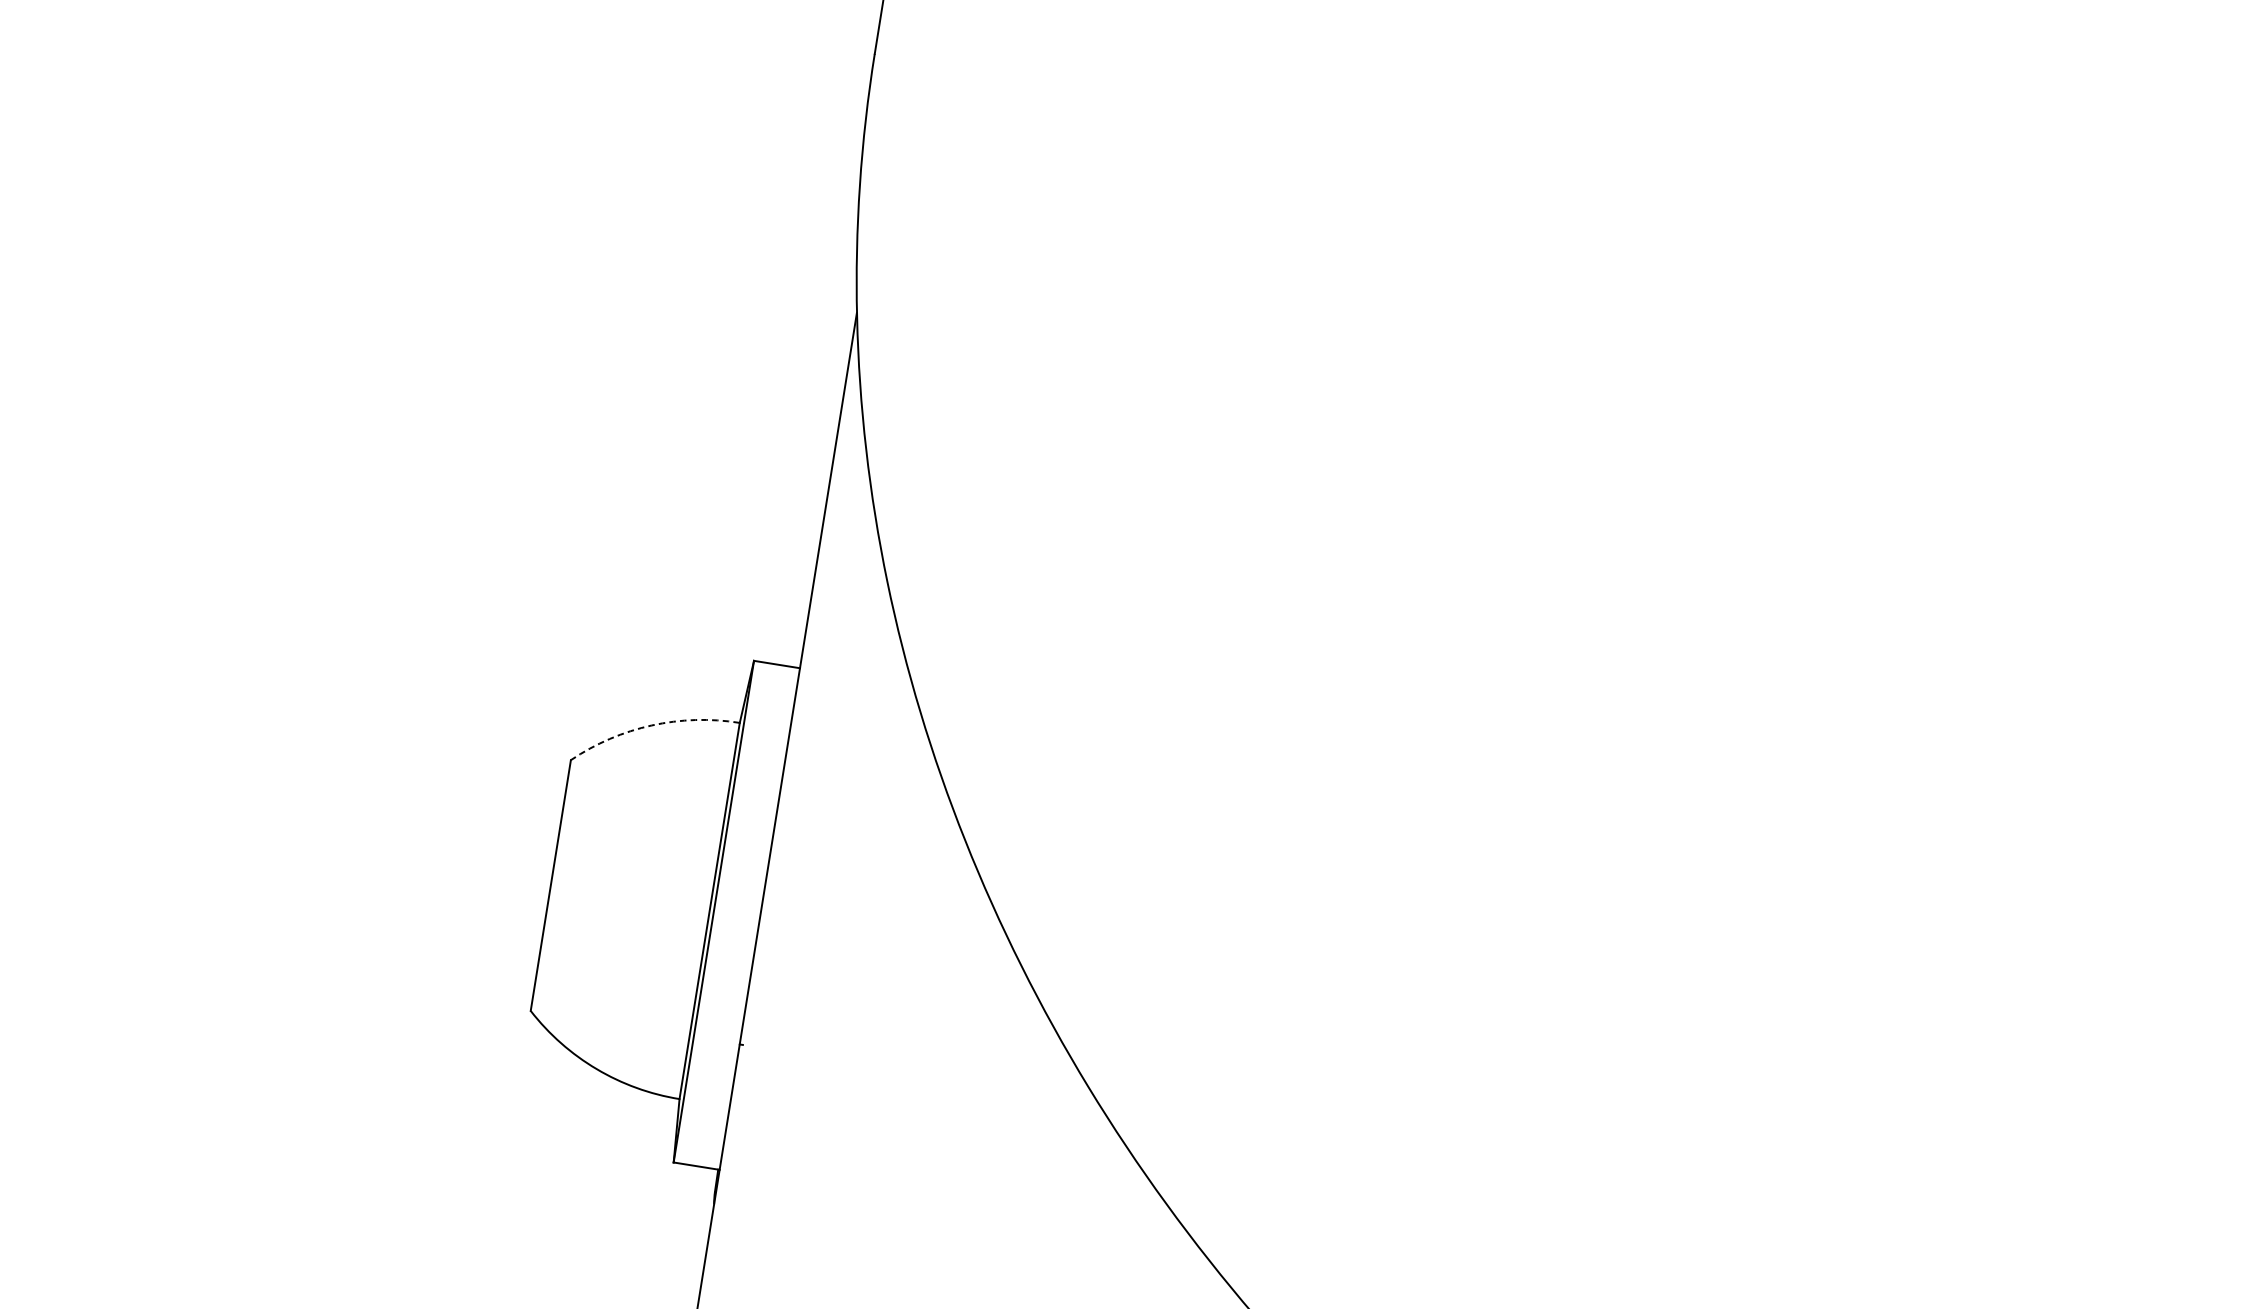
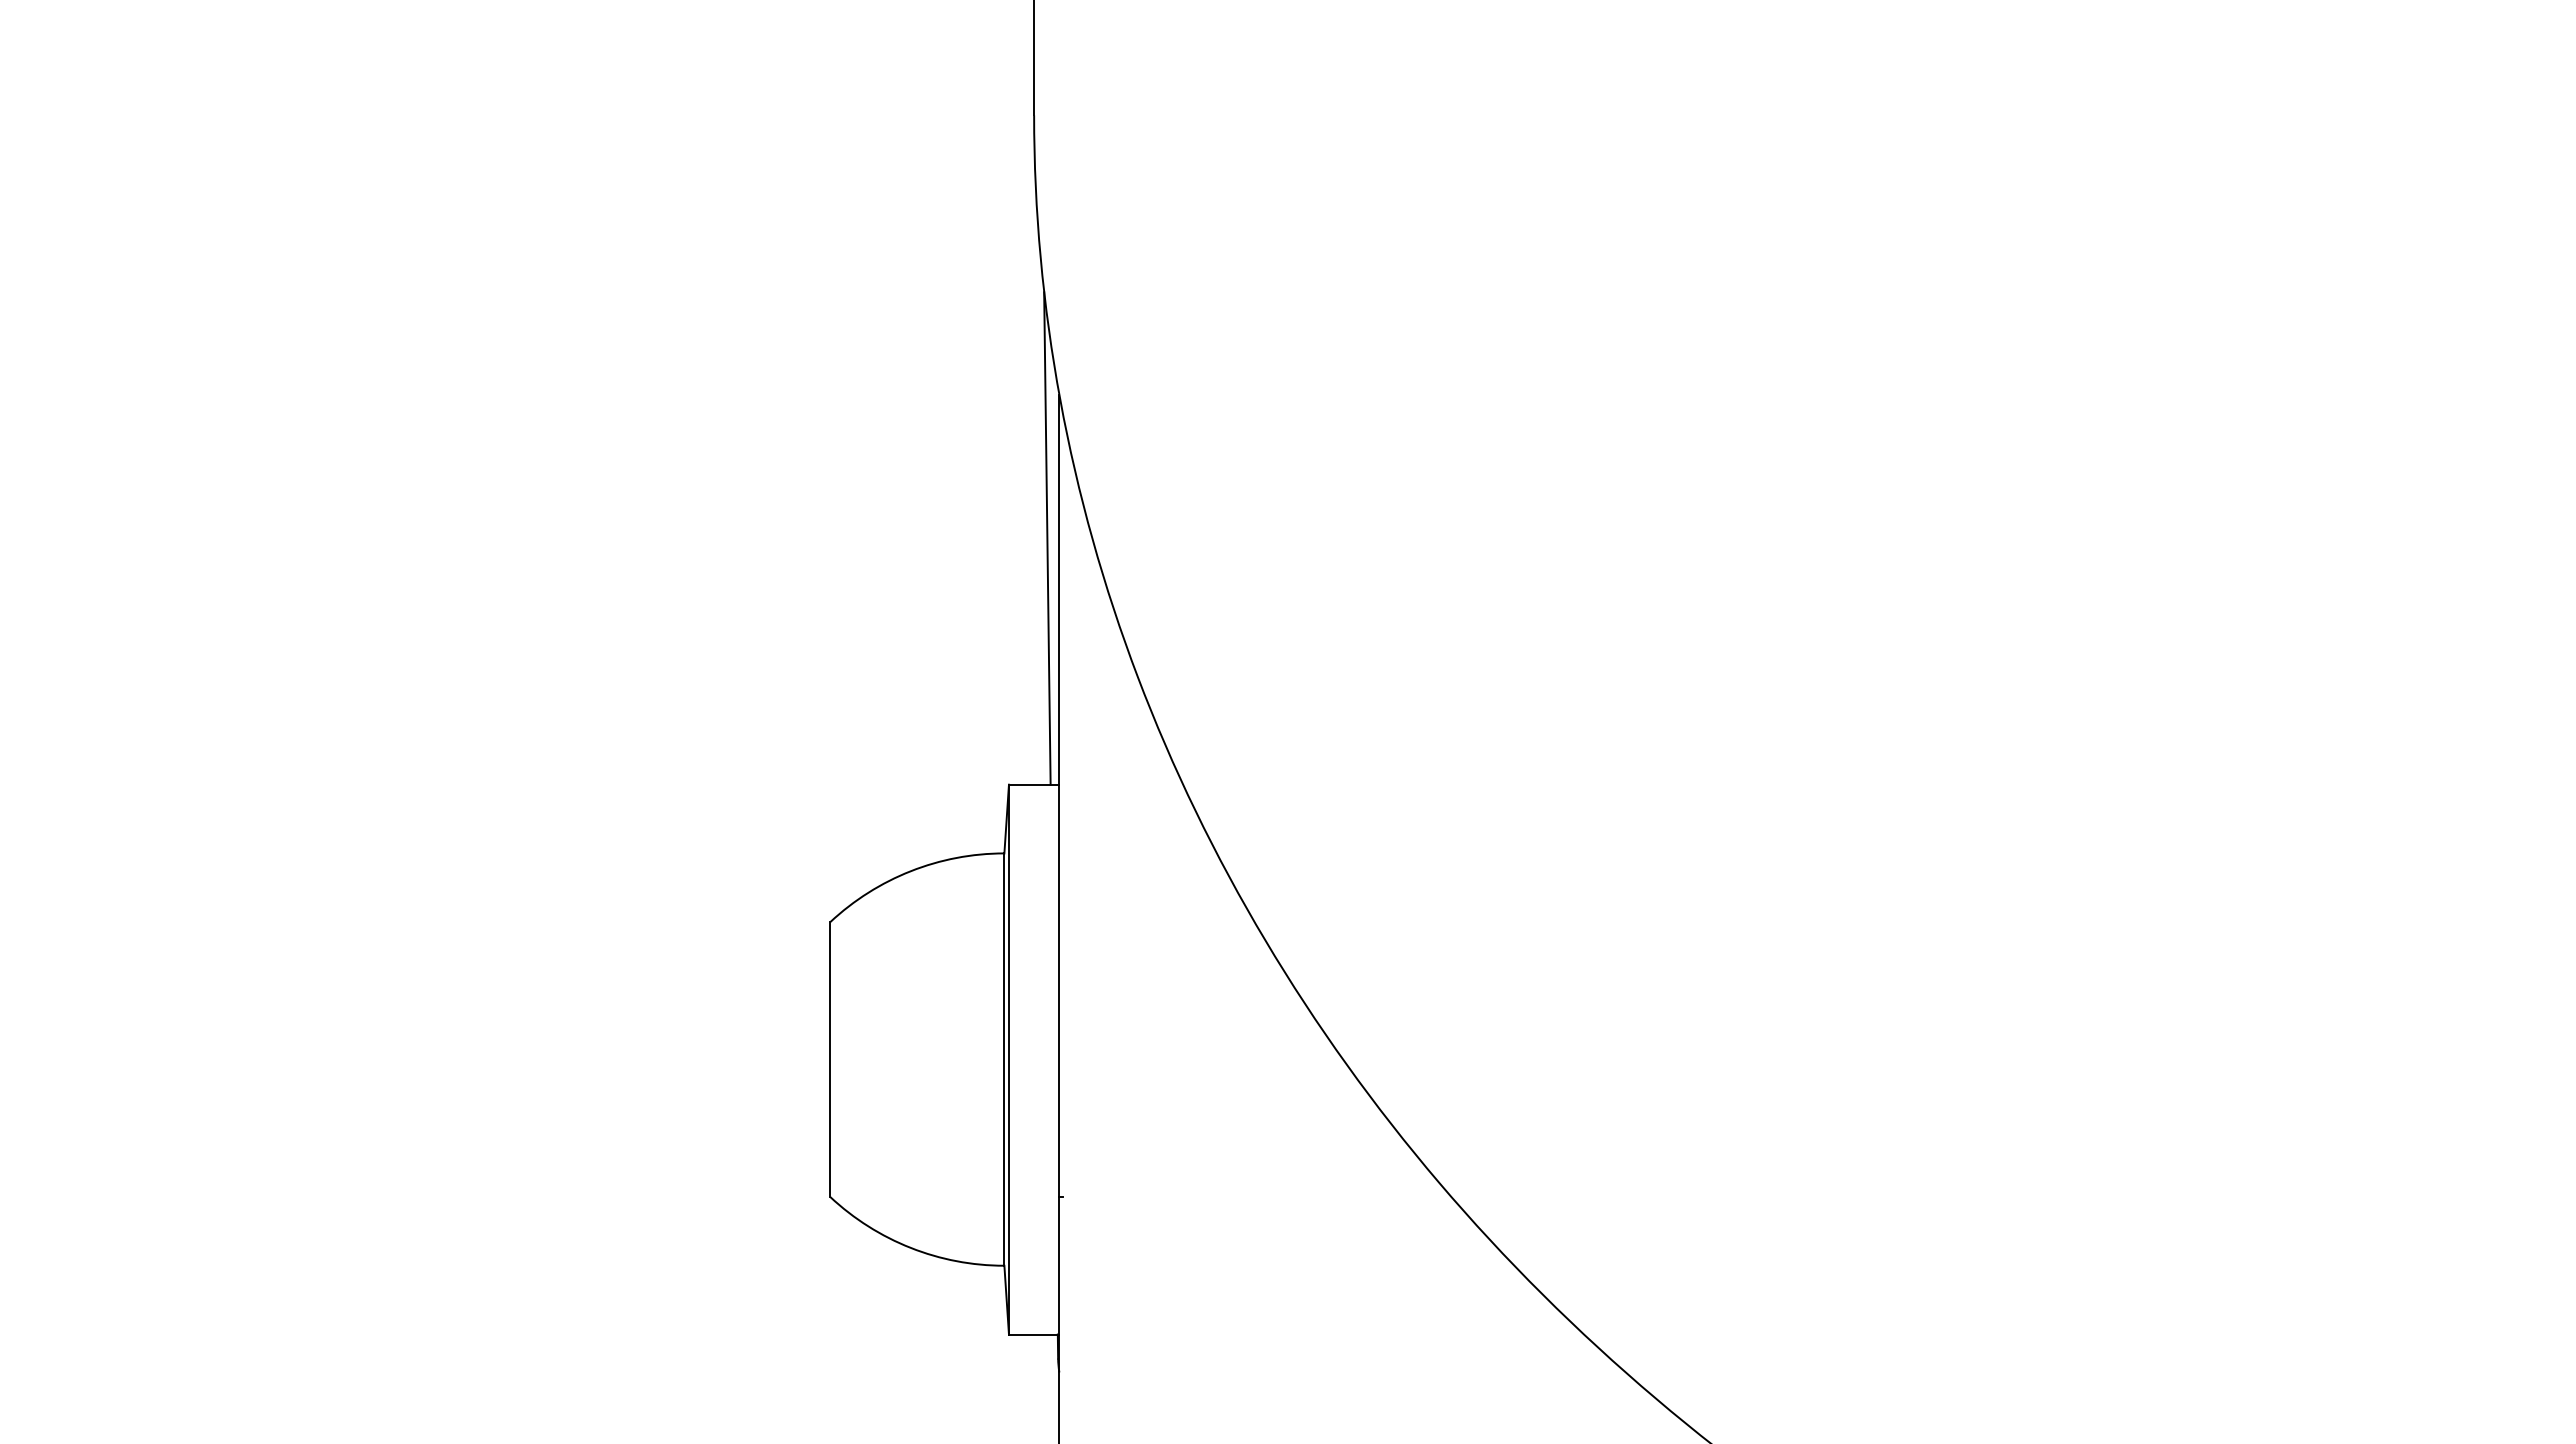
line: (825, 441) -> (1047, 538), added
arc: (651, 725) -> (910, 871), dashed -> solid

